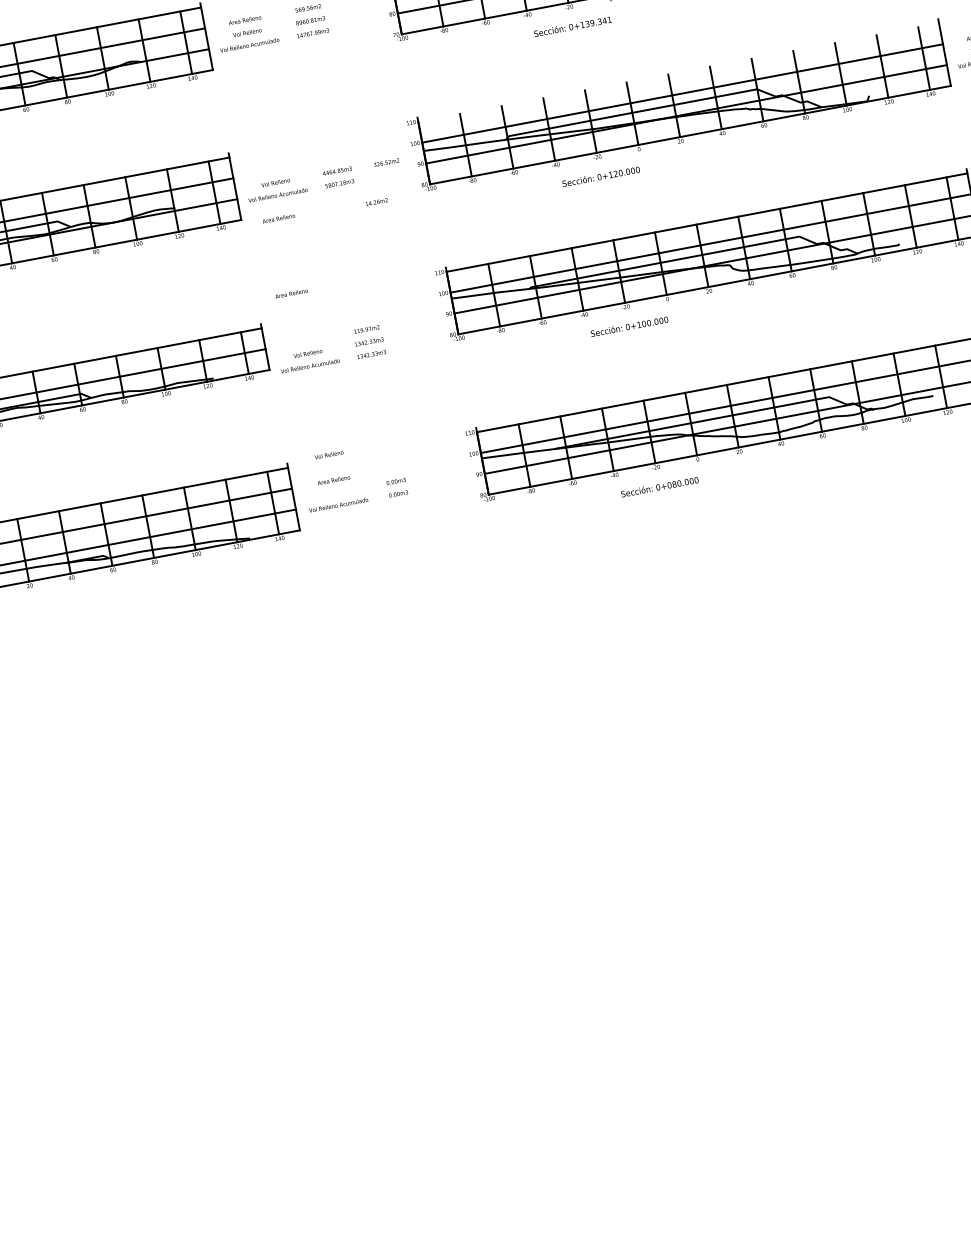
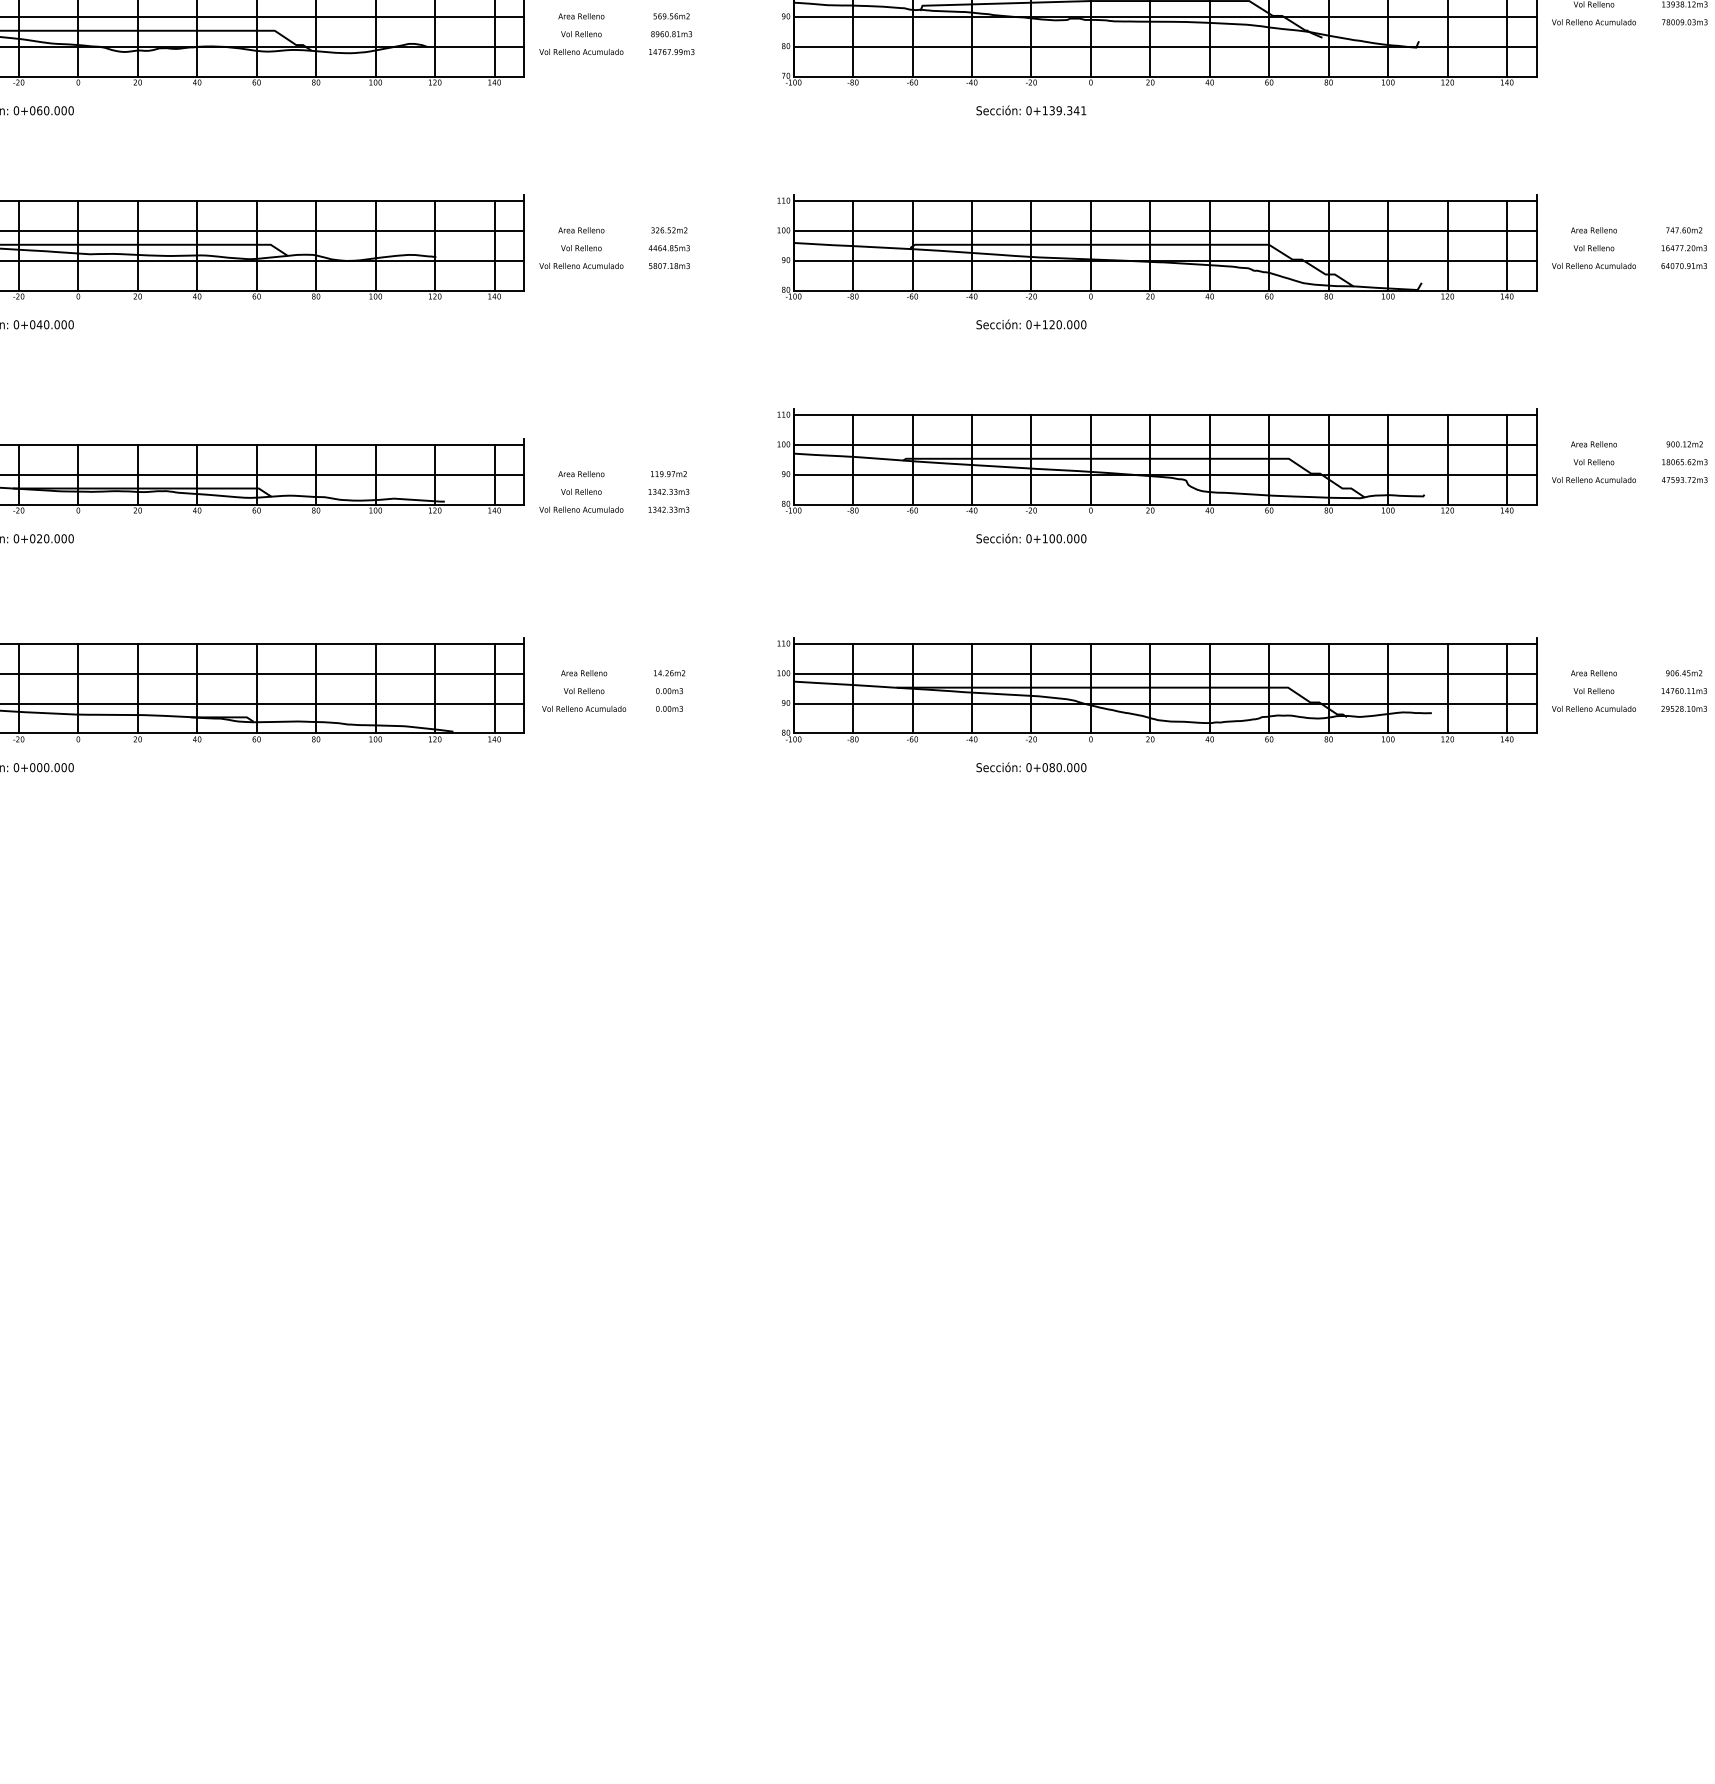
line: (678, 72) -> (1164, 201), added
text: (386, 162) -> (669, 230), moved
text: (376, 202) -> (669, 673), moved
text: (278, 218) -> (581, 230), moved
text: (291, 293) -> (581, 474), moved
text: (328, 455) -> (583, 691), moved

